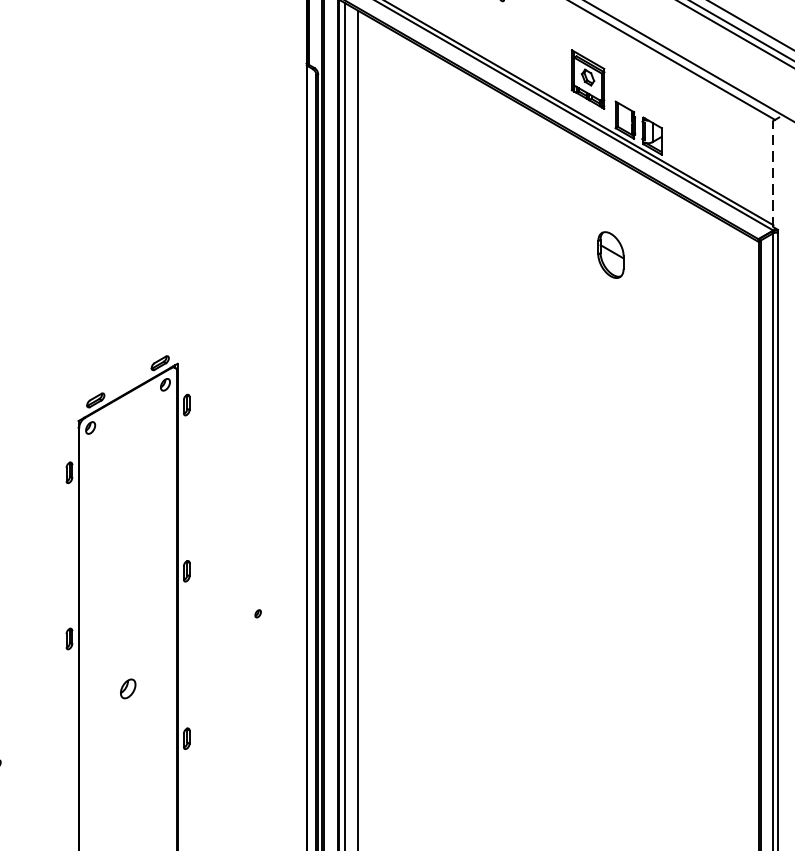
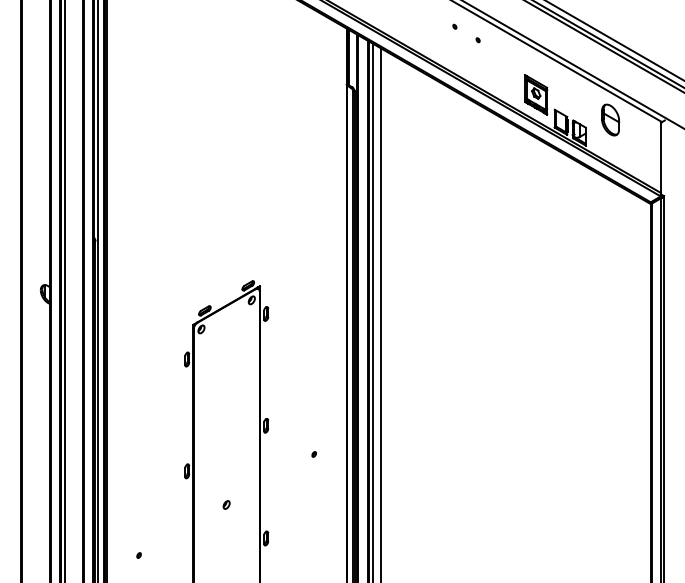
line: (772, 173) -> (660, 158), dashed -> solid
part: (610, 254) -> (610, 119), moved
part: (127, 688) -> (226, 504), size x0.62

